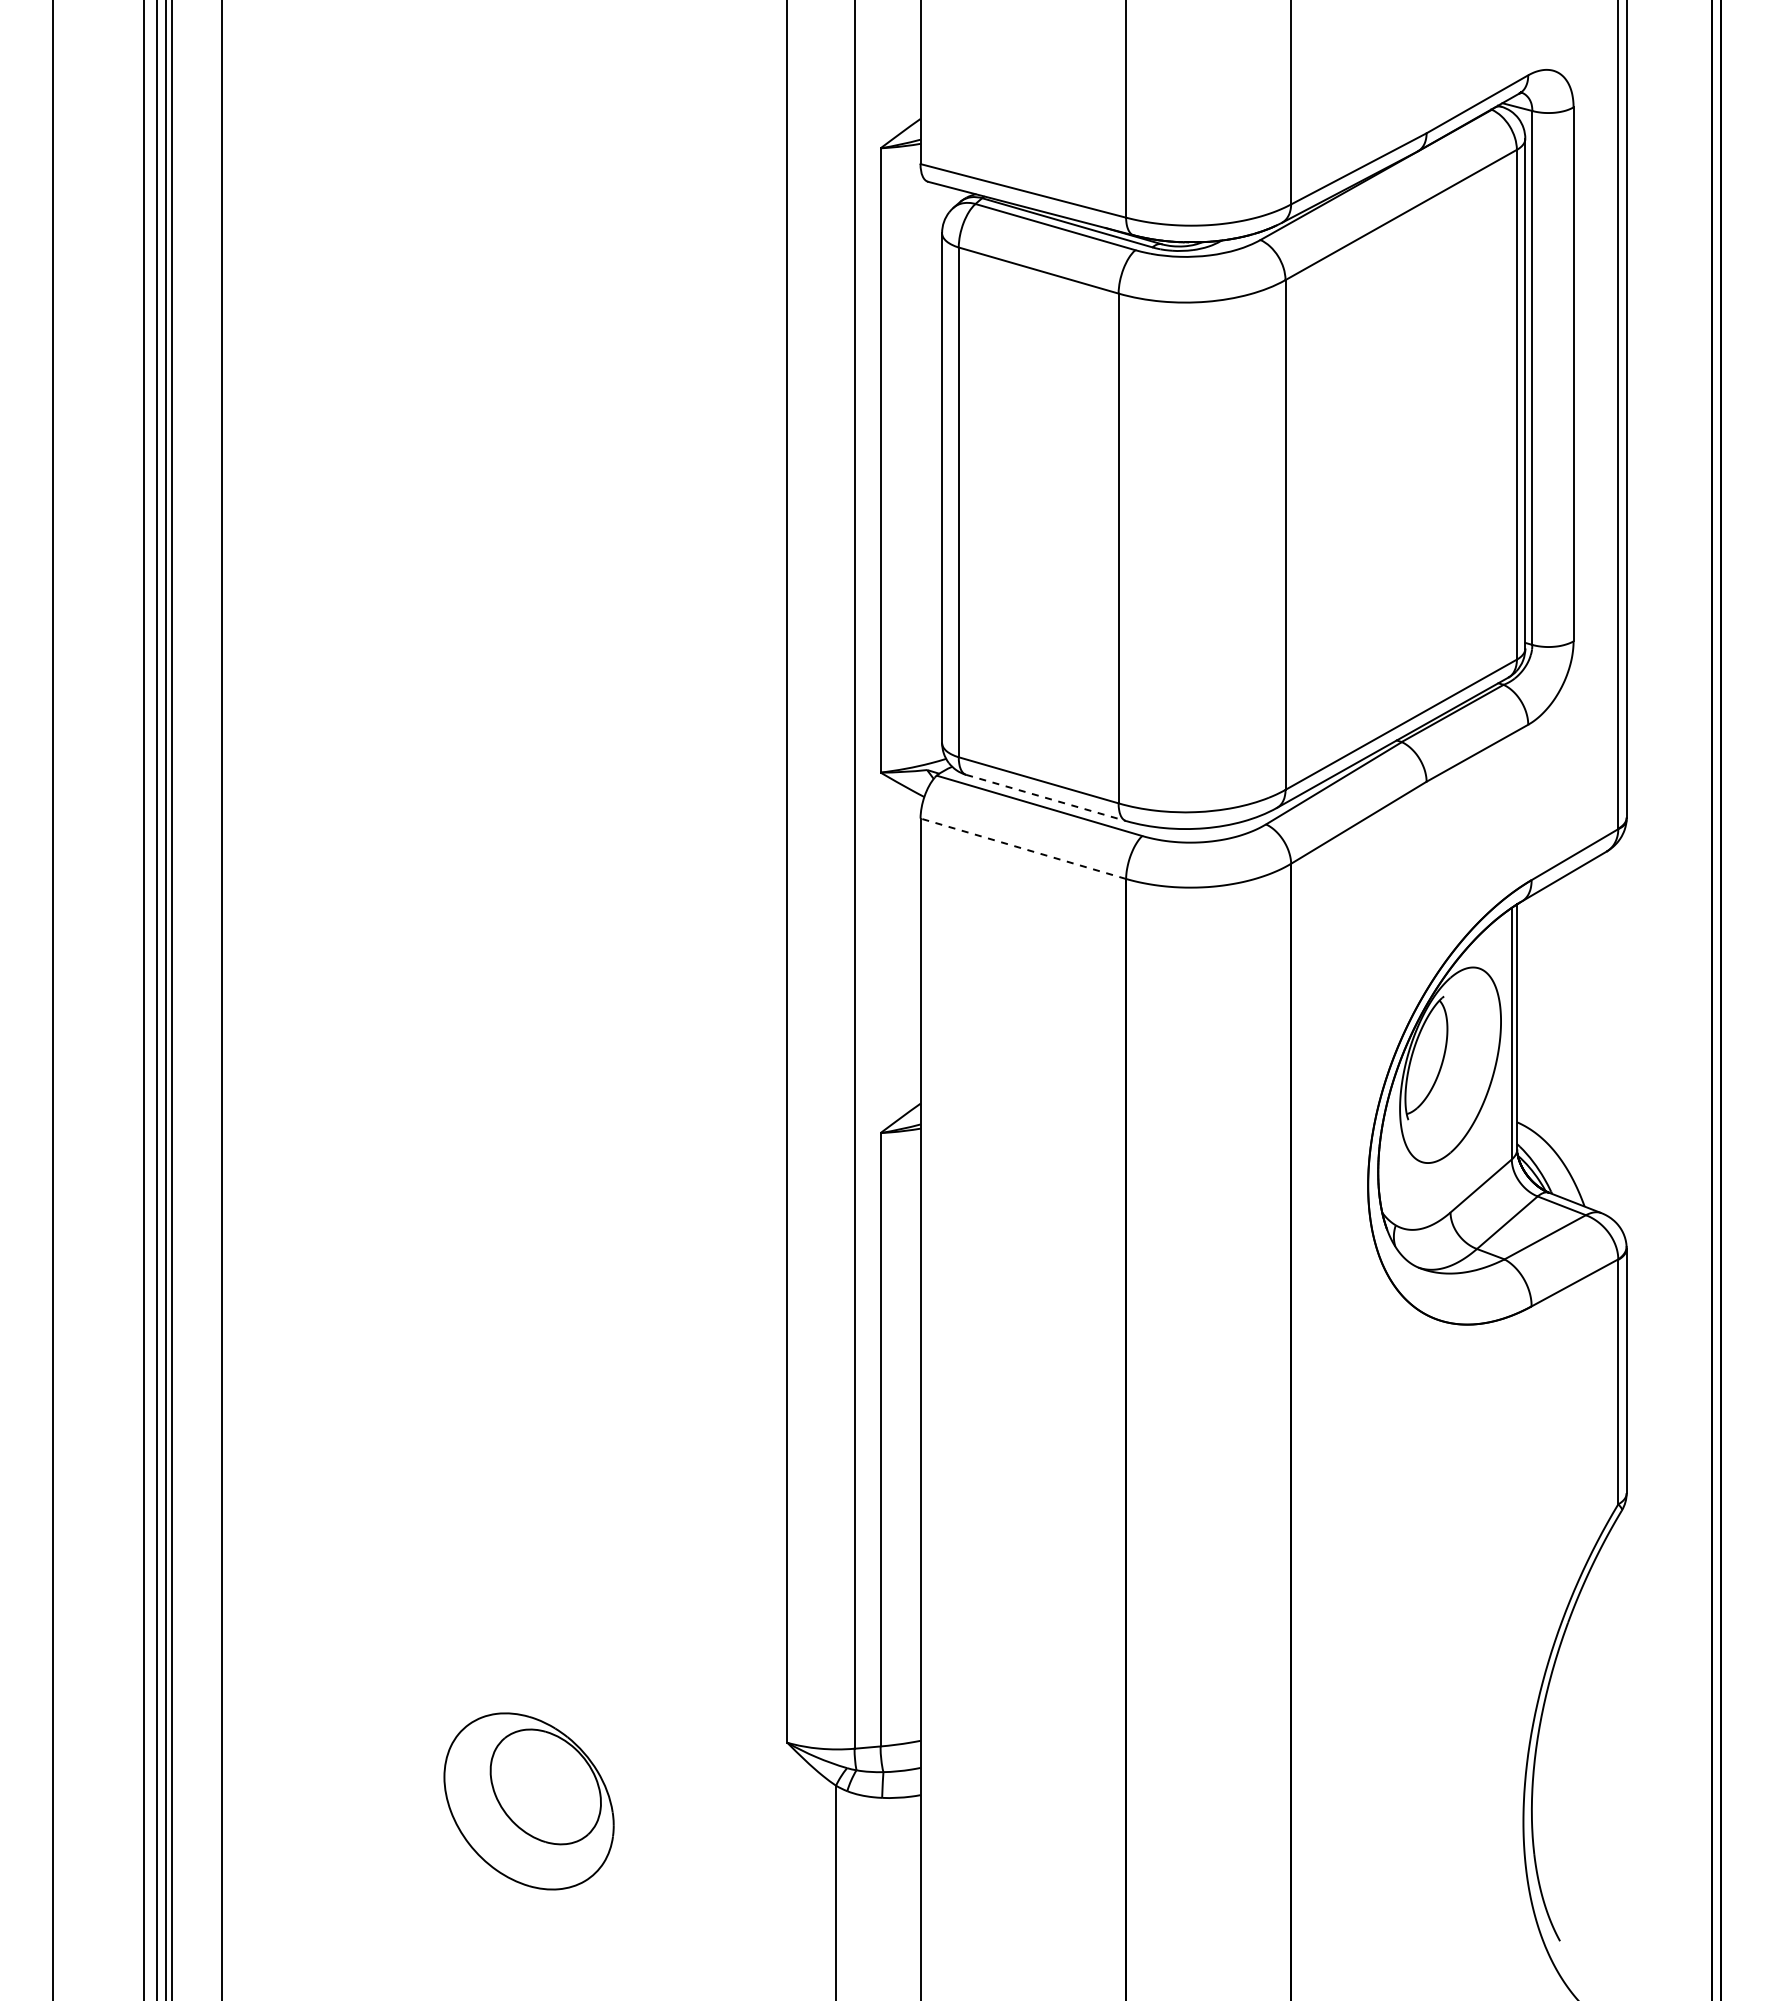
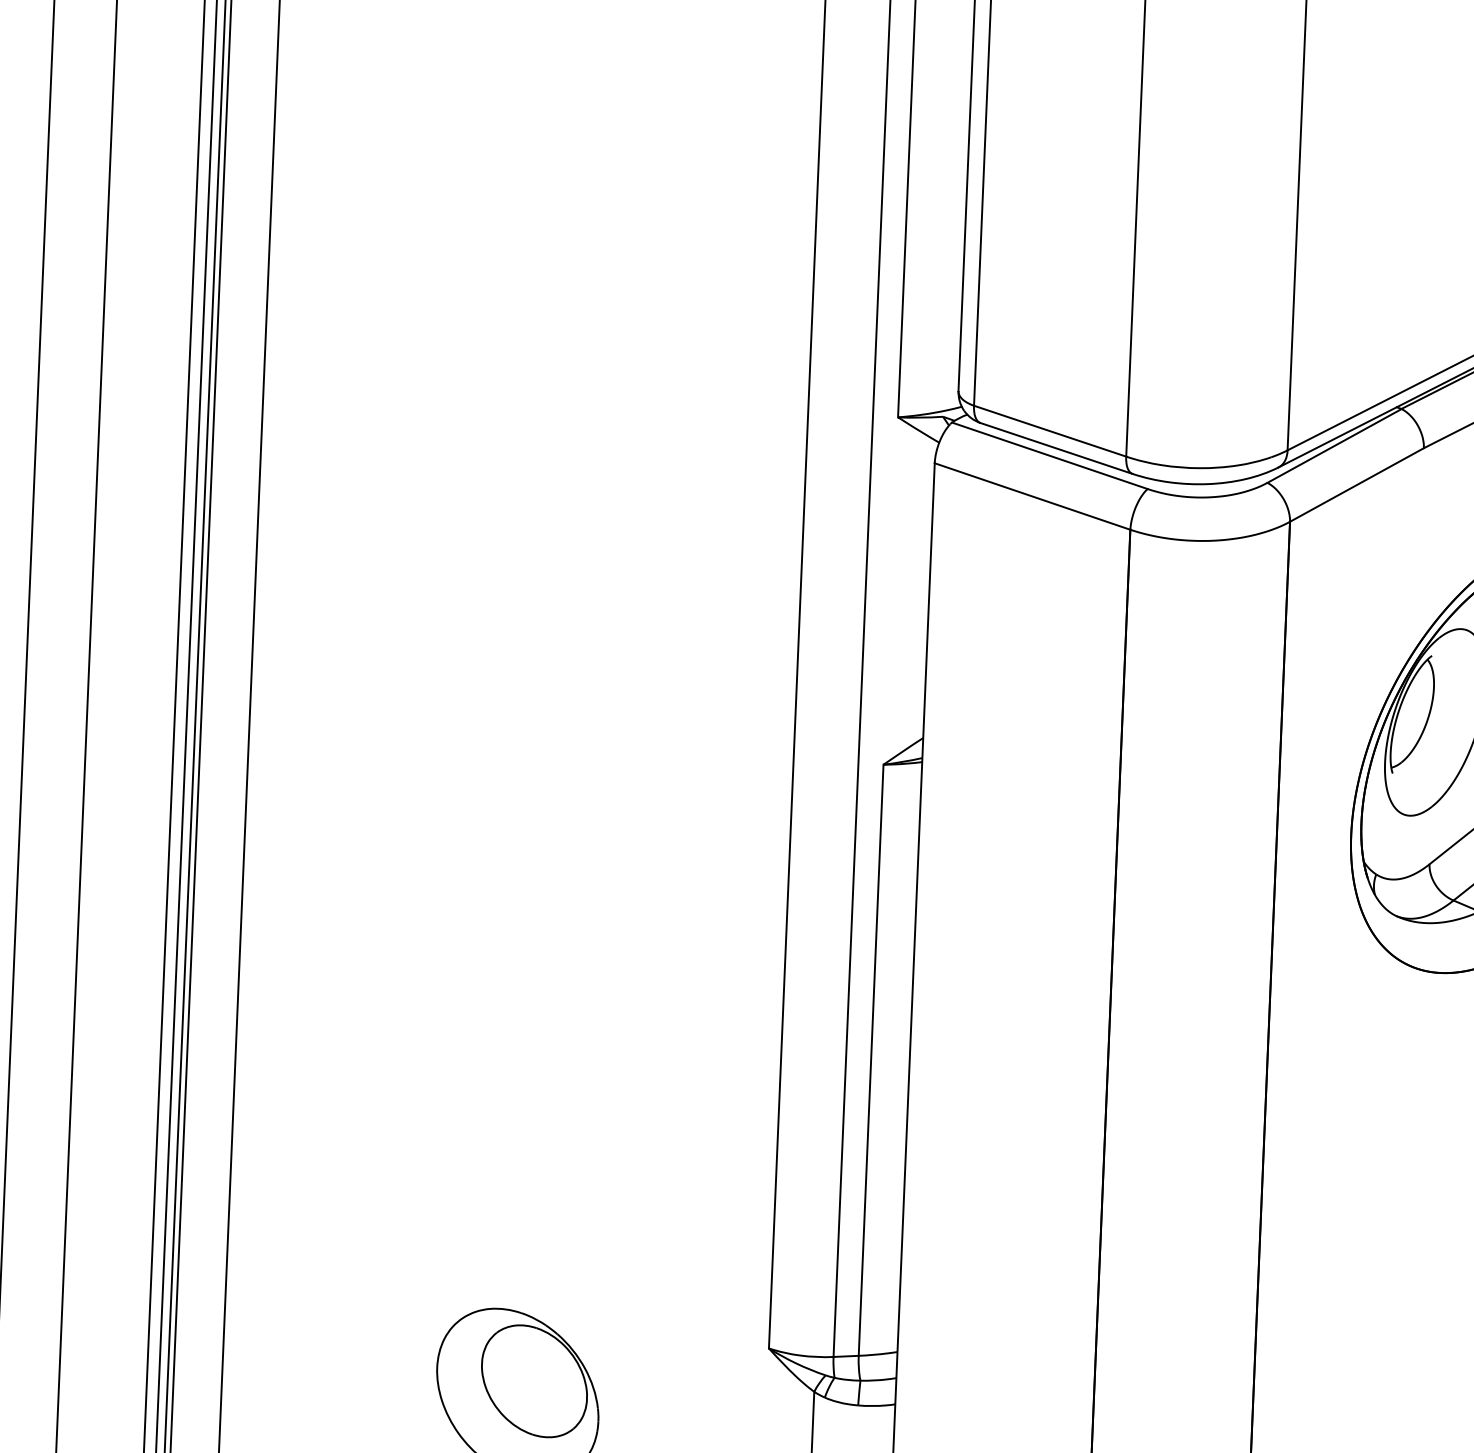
line: (1046, 798) -> (1056, 449), dashed -> solid
line: (1022, 848) -> (1031, 496), dashed -> solid

